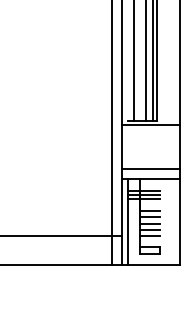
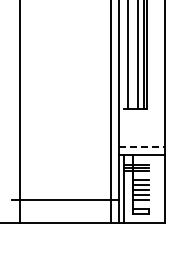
line: (150, 125) -> (141, 112), removed
line: (150, 168) -> (141, 146), solid -> dashed

